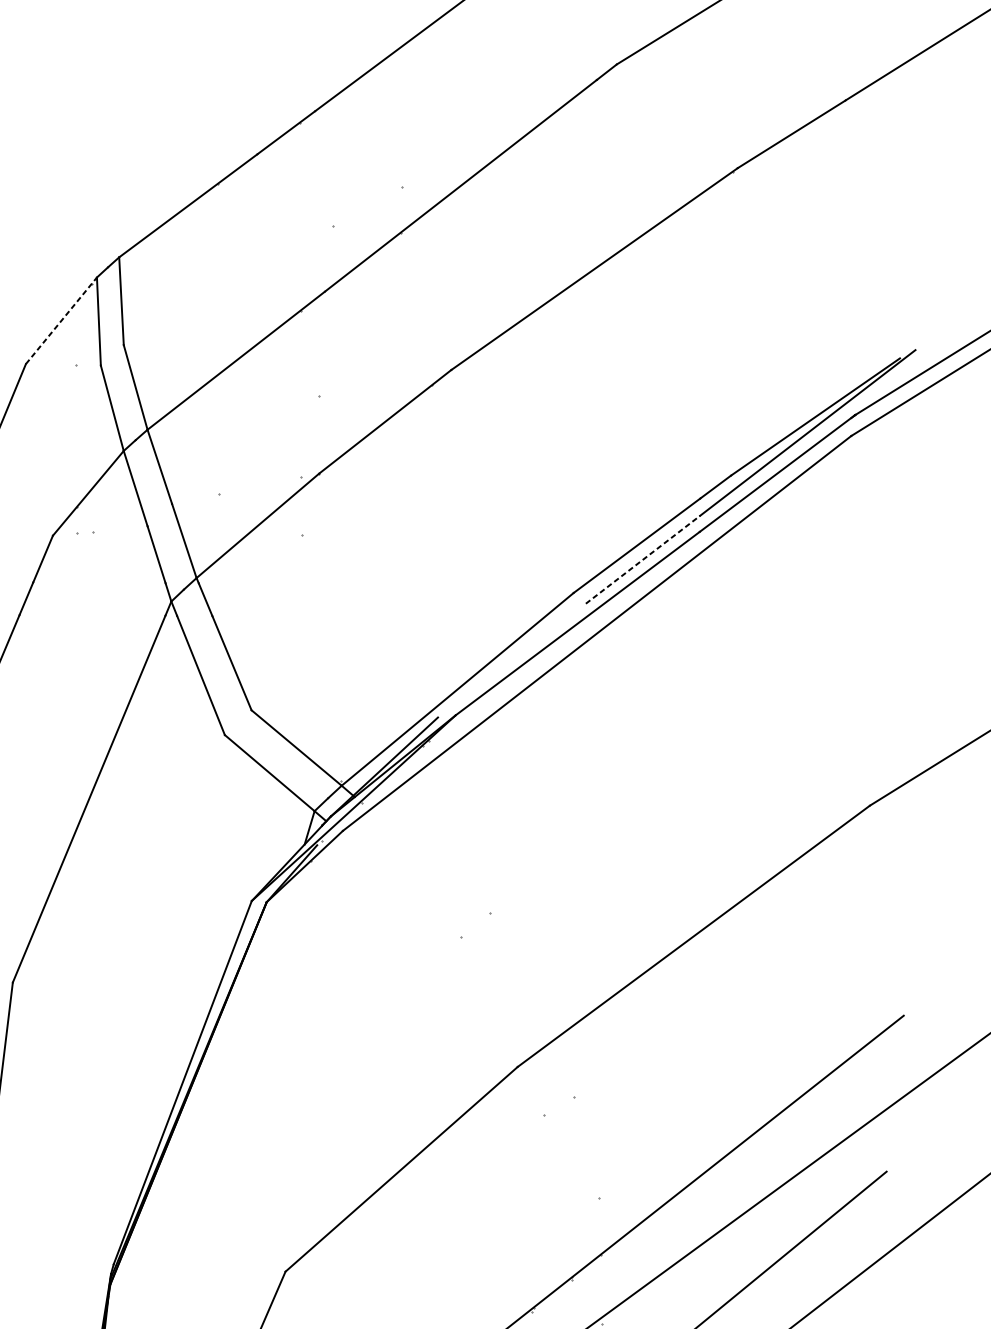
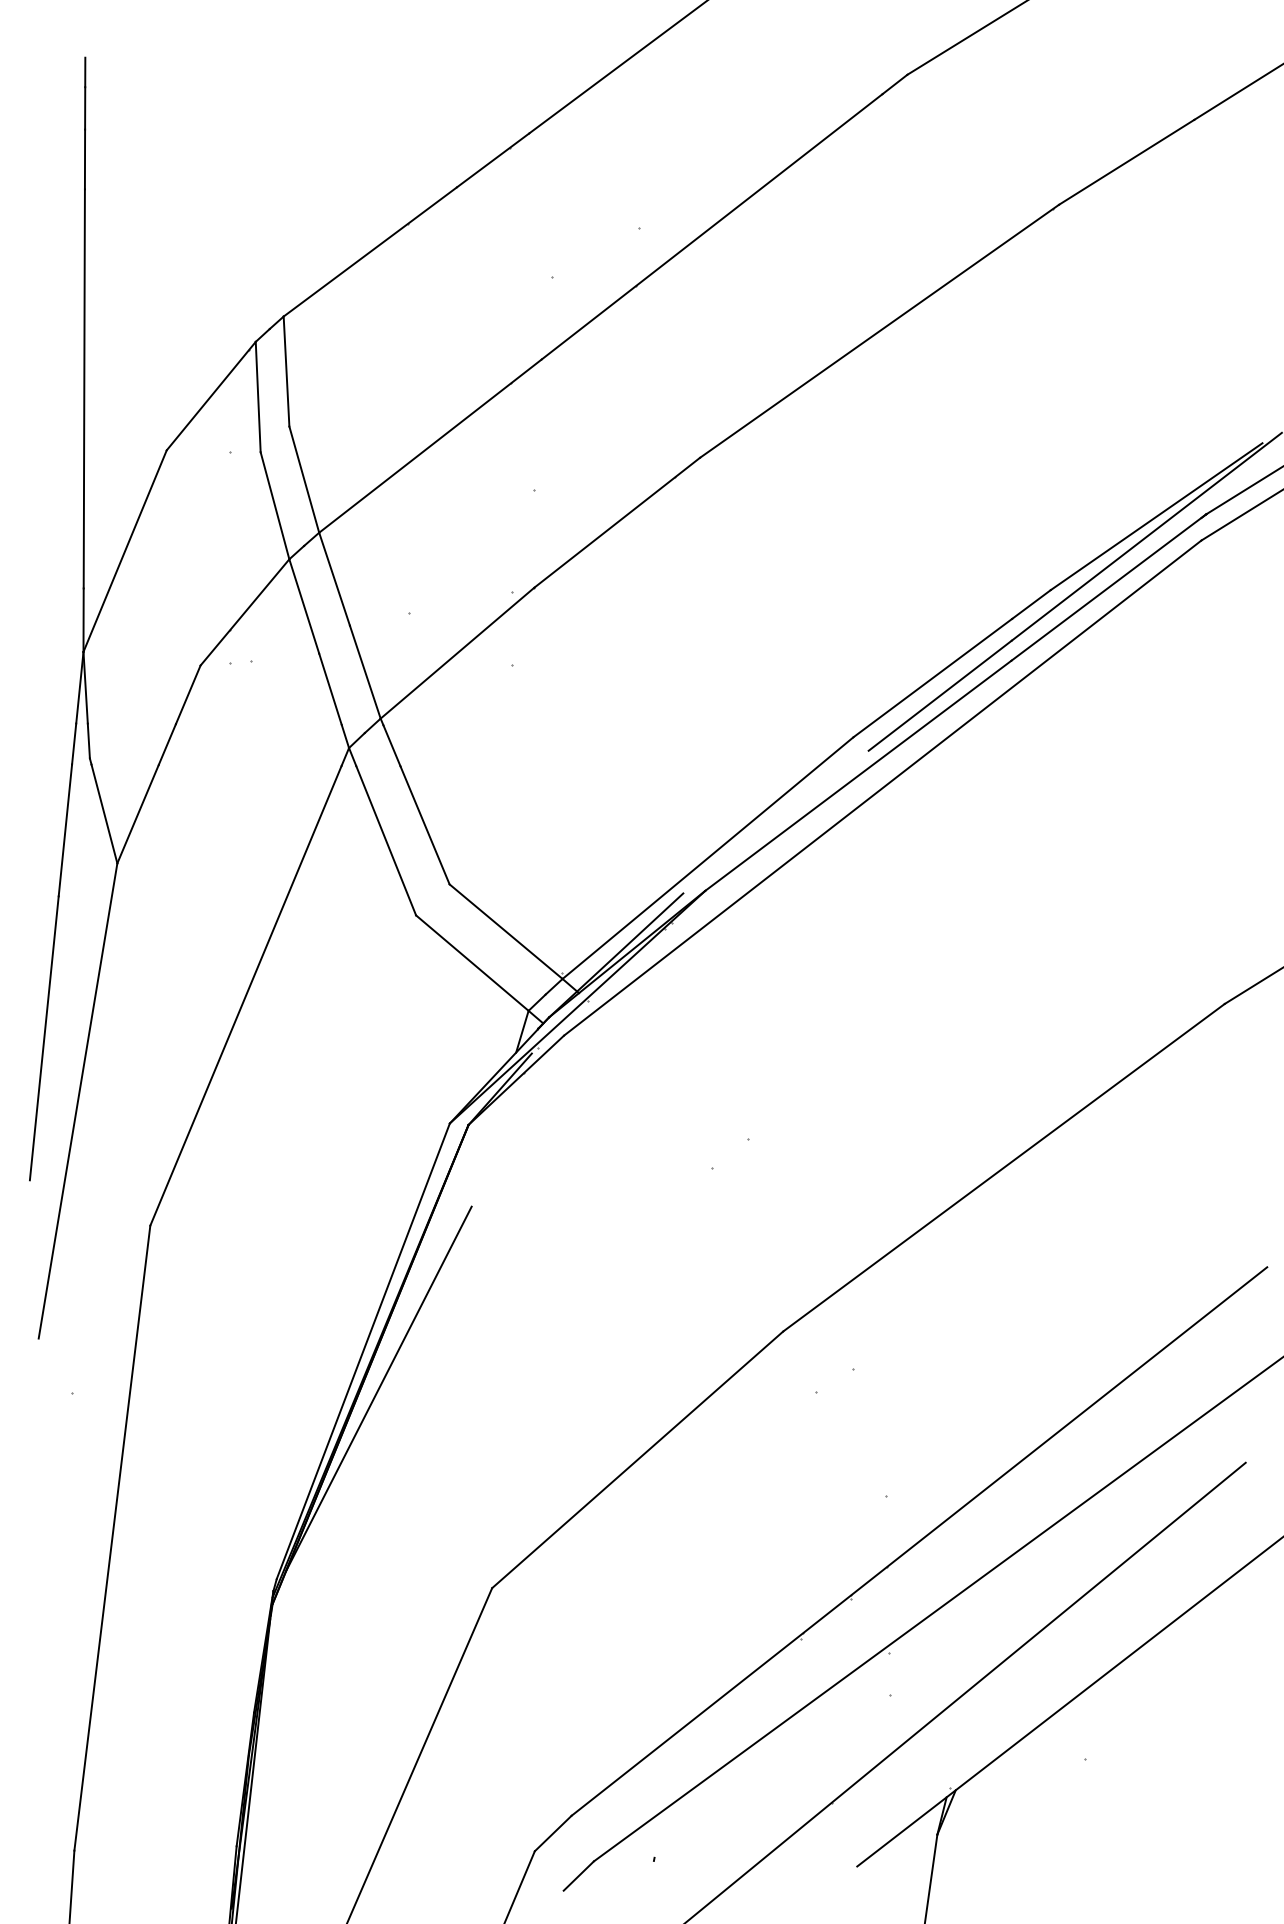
line: (61, 320) -> (211, 395), dashed -> solid
line: (643, 559) -> (940, 695), dashed -> solid
line: (194, 1112) -> (378, 1388), added

